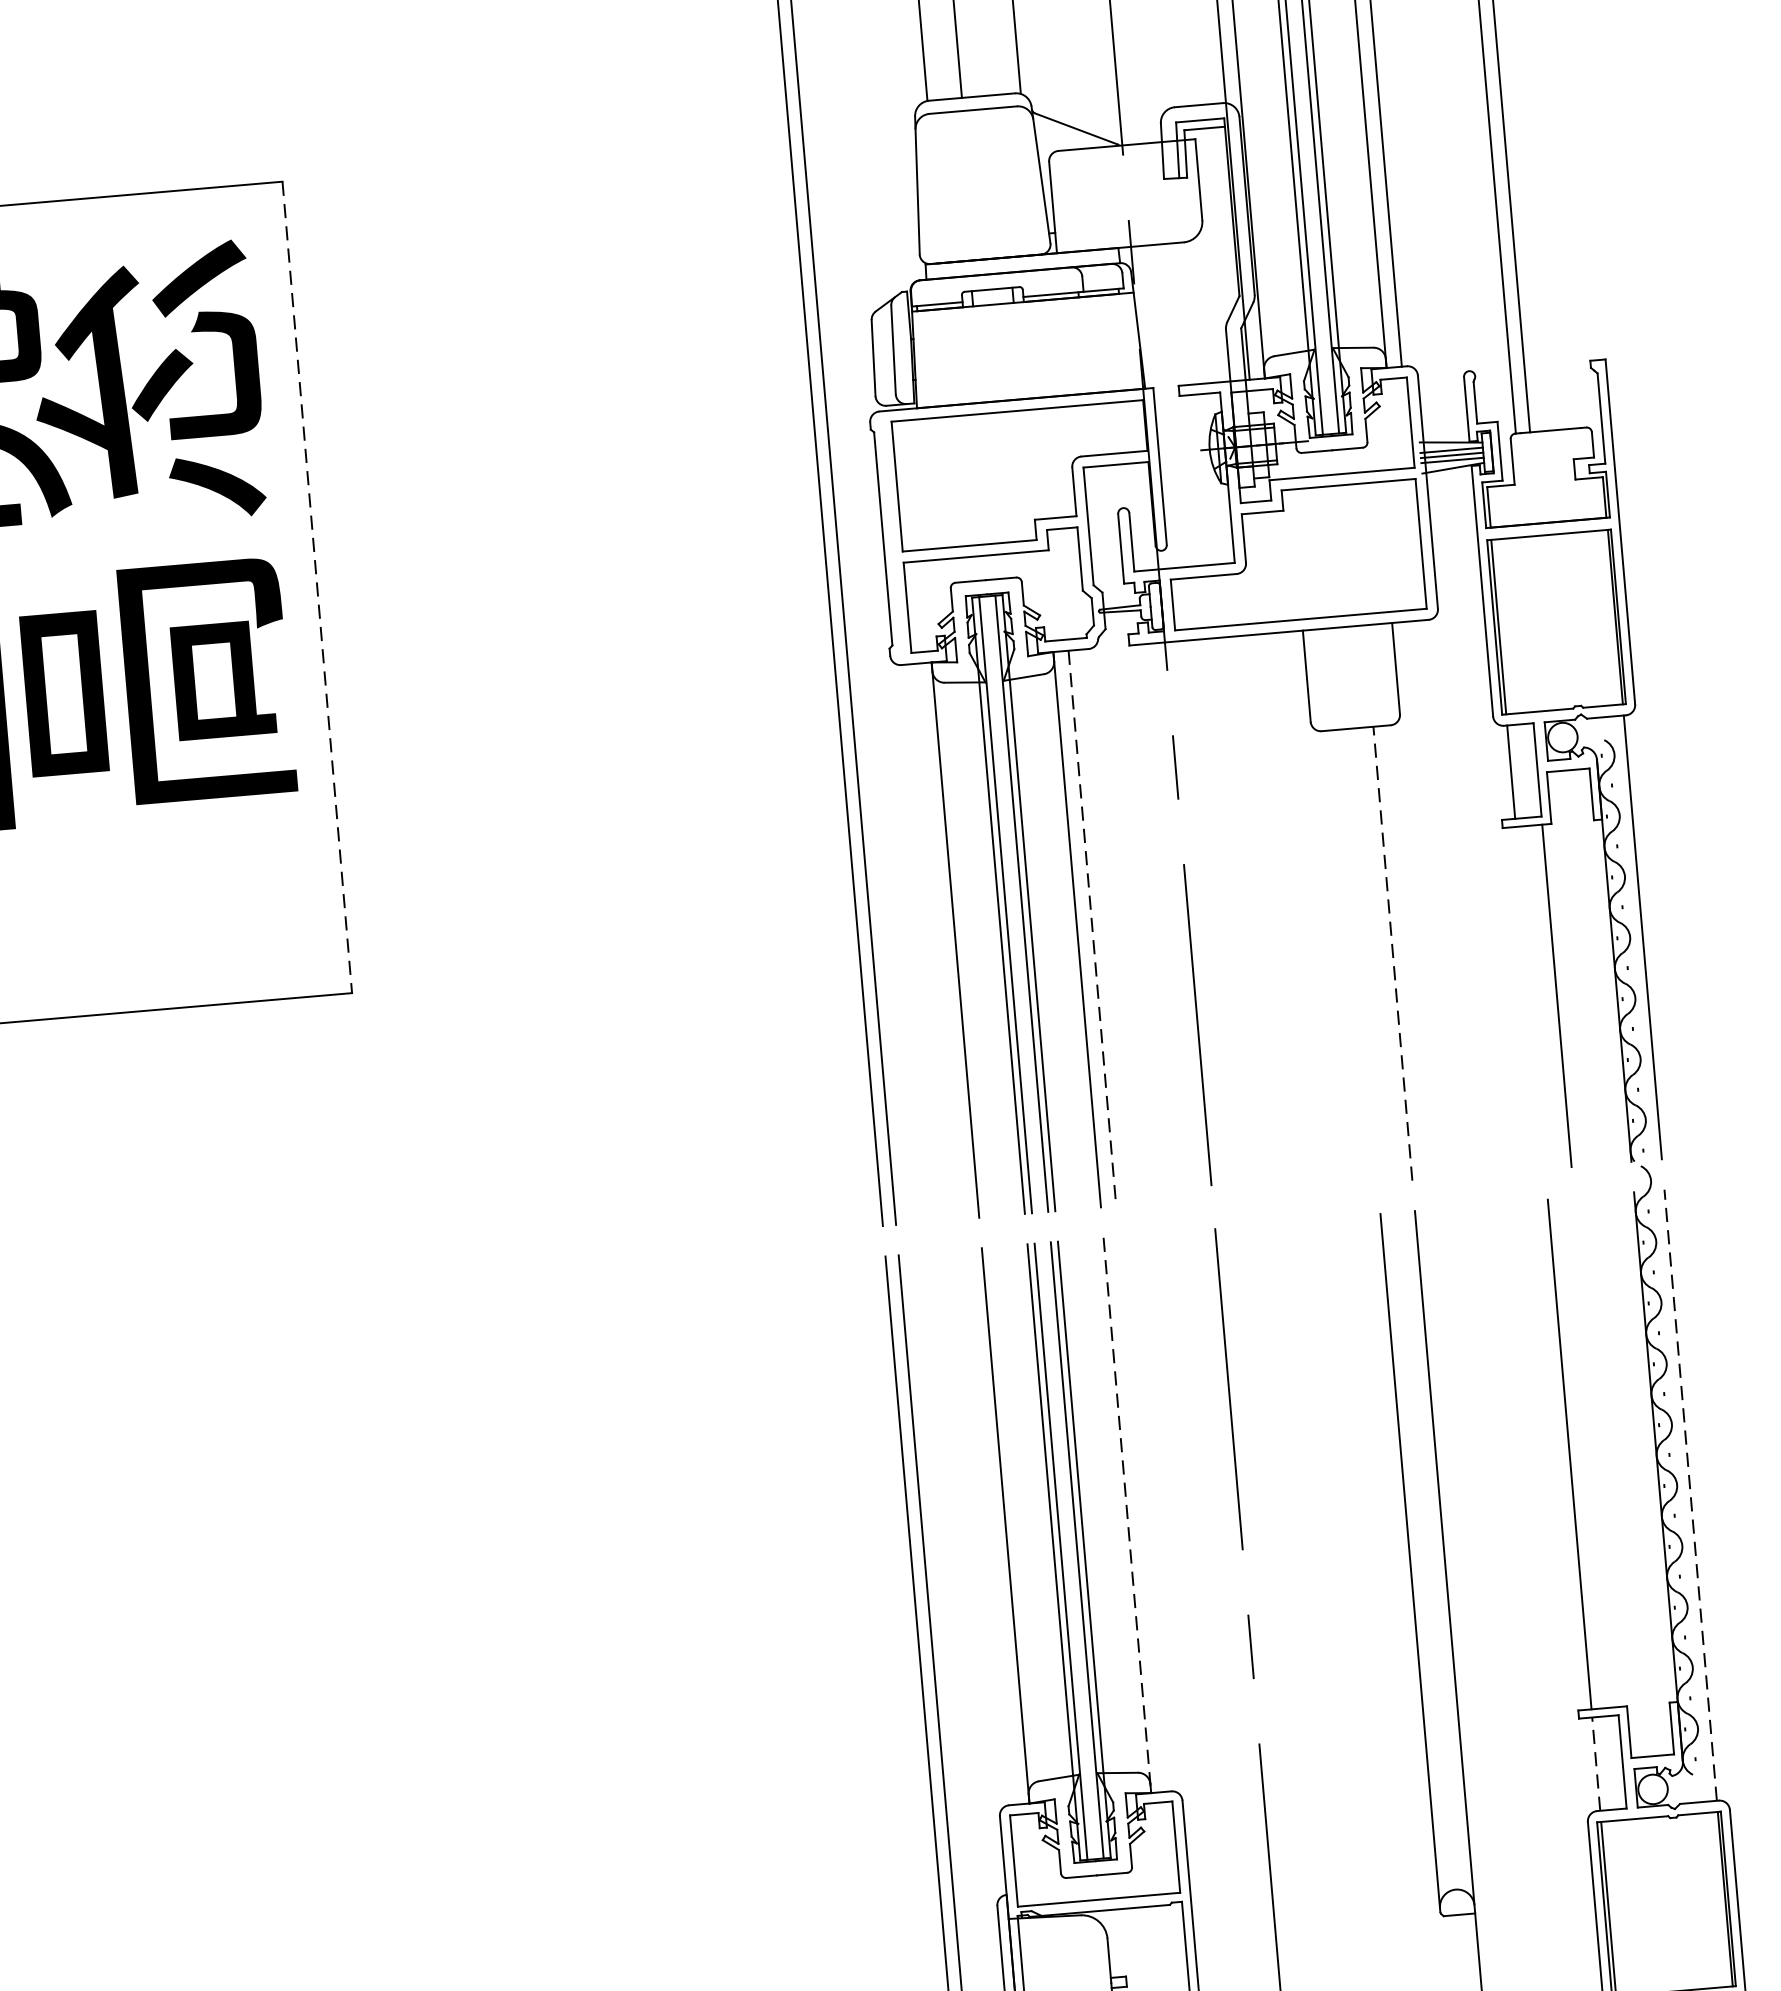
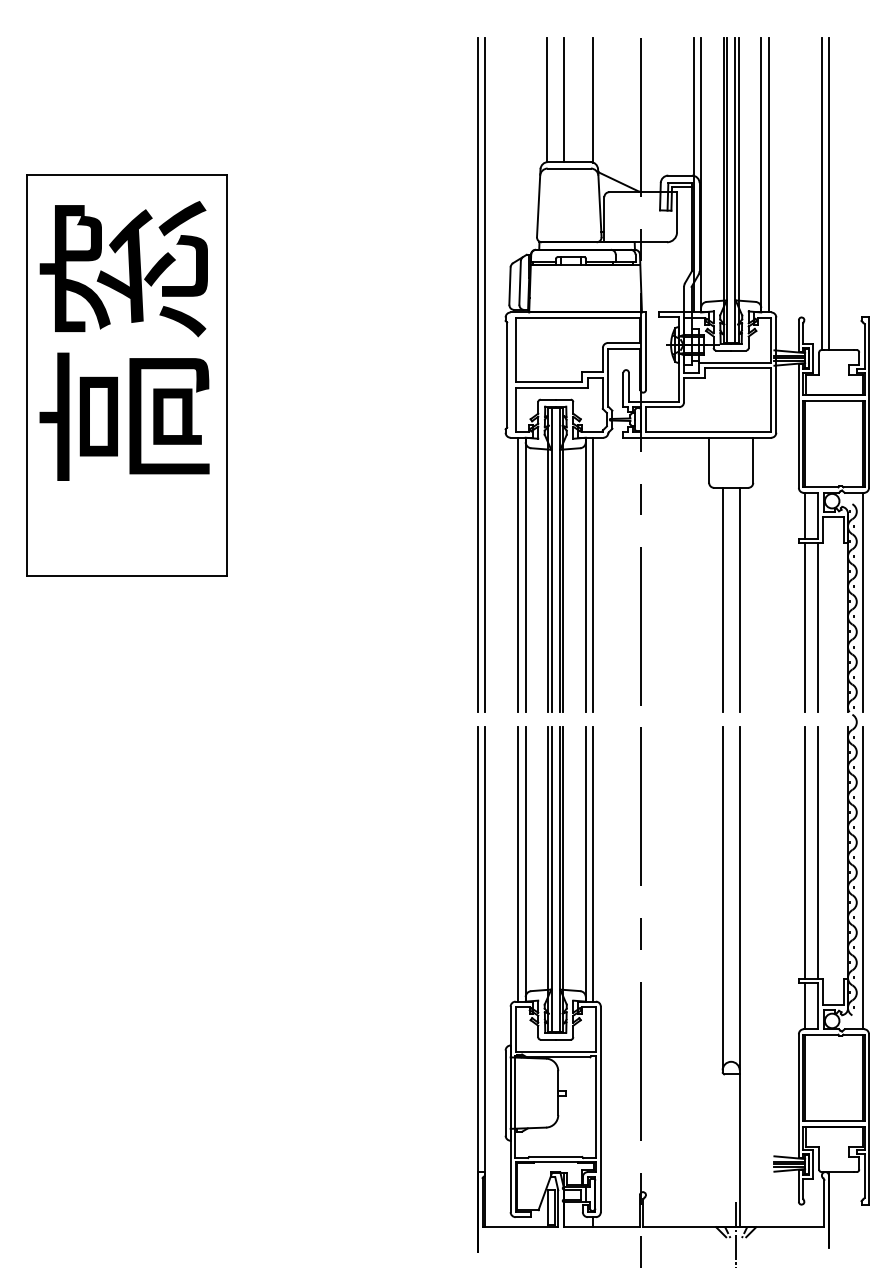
line: (317, 588) -> (227, 375), dashed -> solid
line: (1092, 929) -> (593, 575), dashed -> solid
line: (940, 940) -> (518, 574), added
line: (1392, 952) -> (739, 599), dashed -> solid
line: (1357, 955) -> (722, 599), added
line: (1530, 997) -> (805, 627), added
line: (1596, 1452) -> (818, 853), added
line: (1691, 1495) -> (863, 878), dashed -> solid
line: (1142, 1514) -> (593, 864), added
line: (1126, 1515) -> (585, 864), dashed -> solid
line: (991, 1527) -> (518, 864), added
line: (1596, 1762) -> (805, 1005), dashed -> solid

